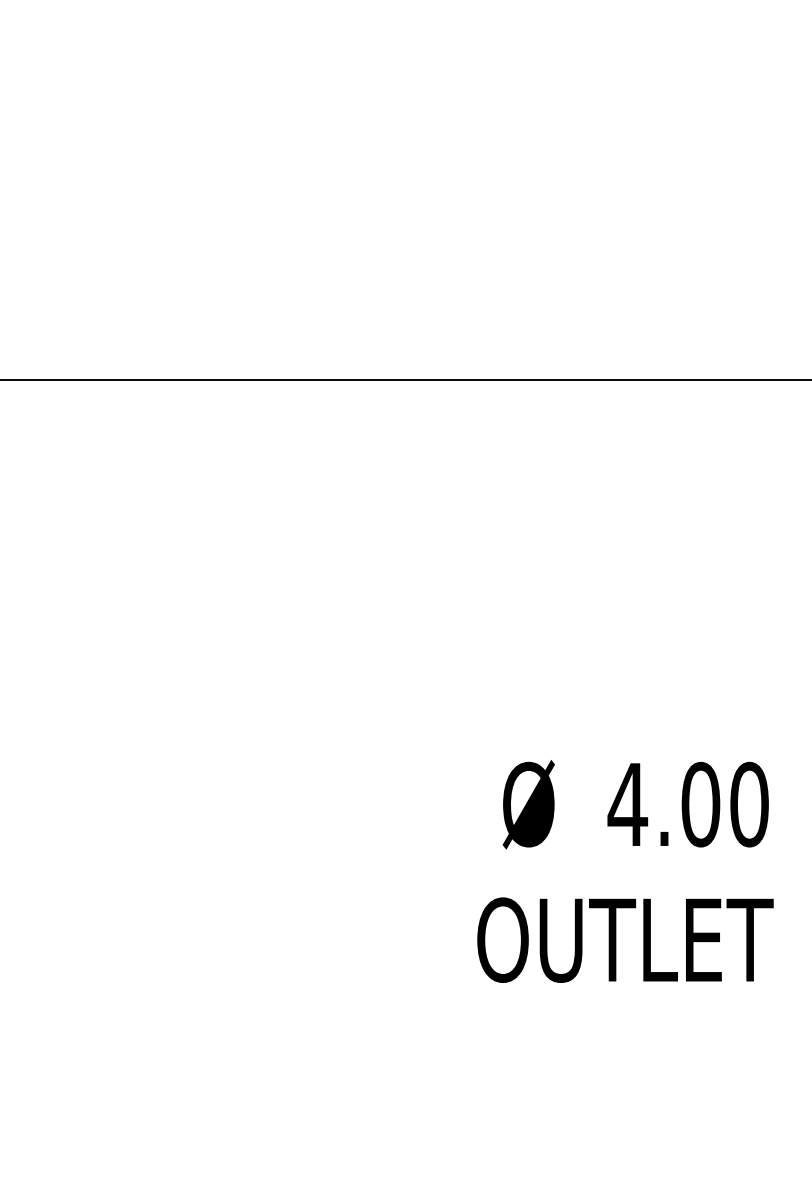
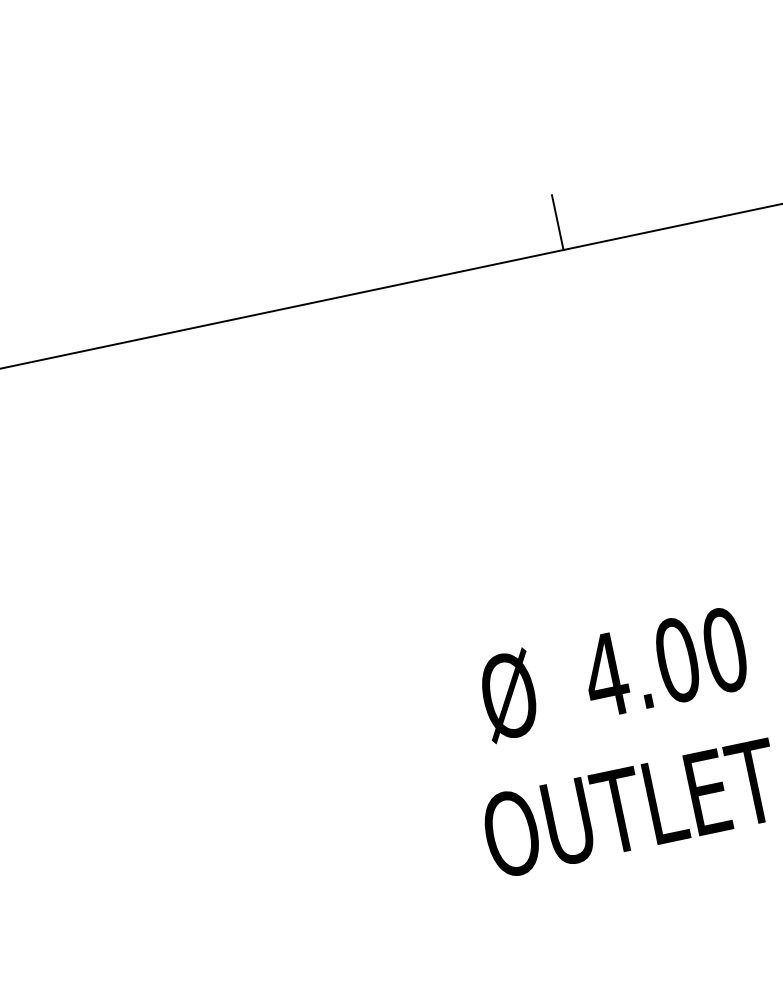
line: (673, 351) -> (557, 222), added

